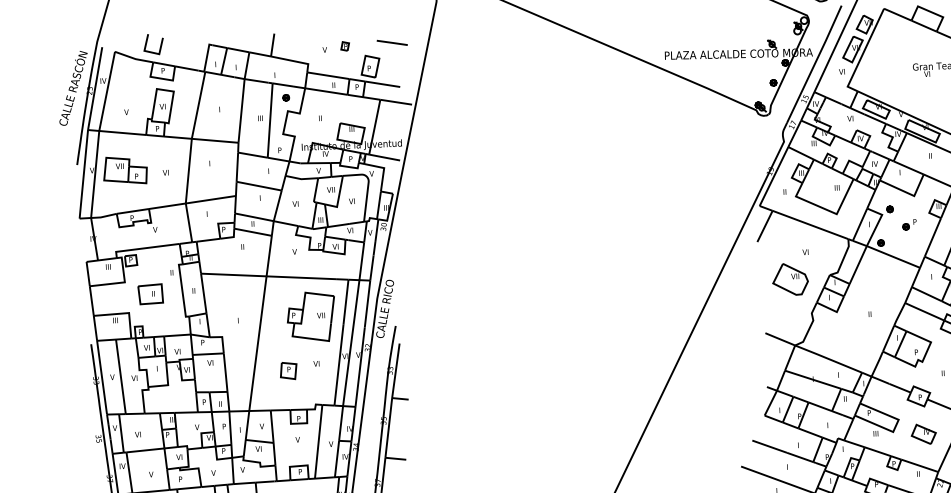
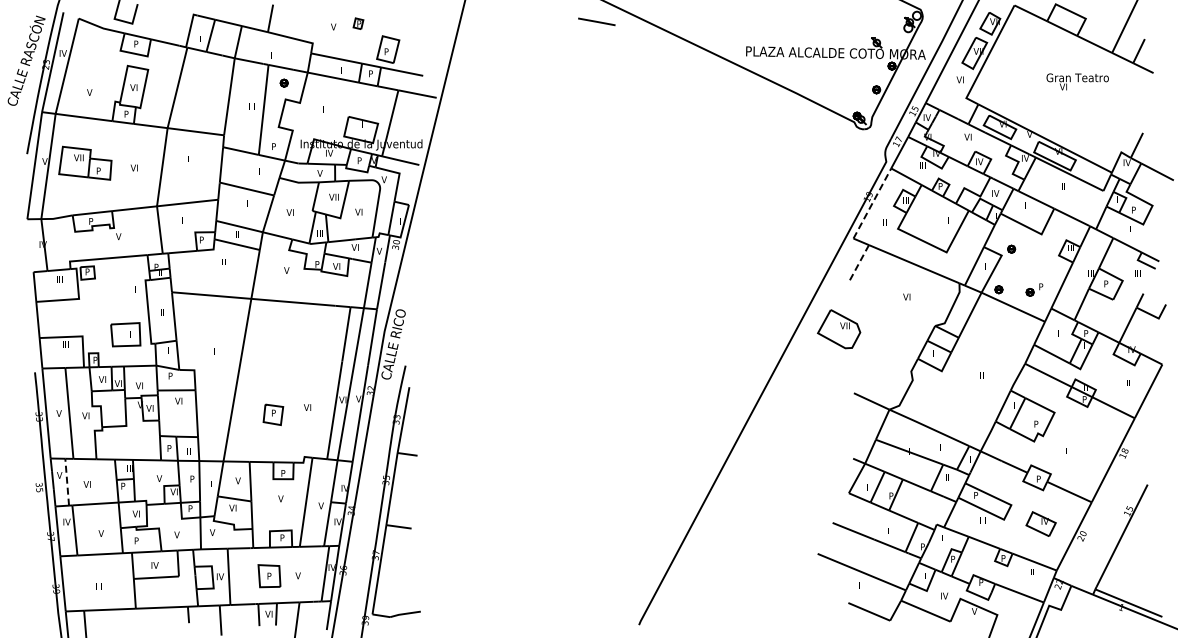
line: (392, 42) -> (596, 21), moved
line: (774, 176) -> (872, 203), solid -> dashed
part: (909, 224) -> (1034, 289), moved
line: (764, 227) -> (858, 264), solid -> dashed
part: (790, 279) -> (839, 329), moved
part: (150, 294) -> (125, 334), moved
part: (311, 317) -> (303, 350), removed
line: (121, 433) -> (67, 482), solid -> dashed

